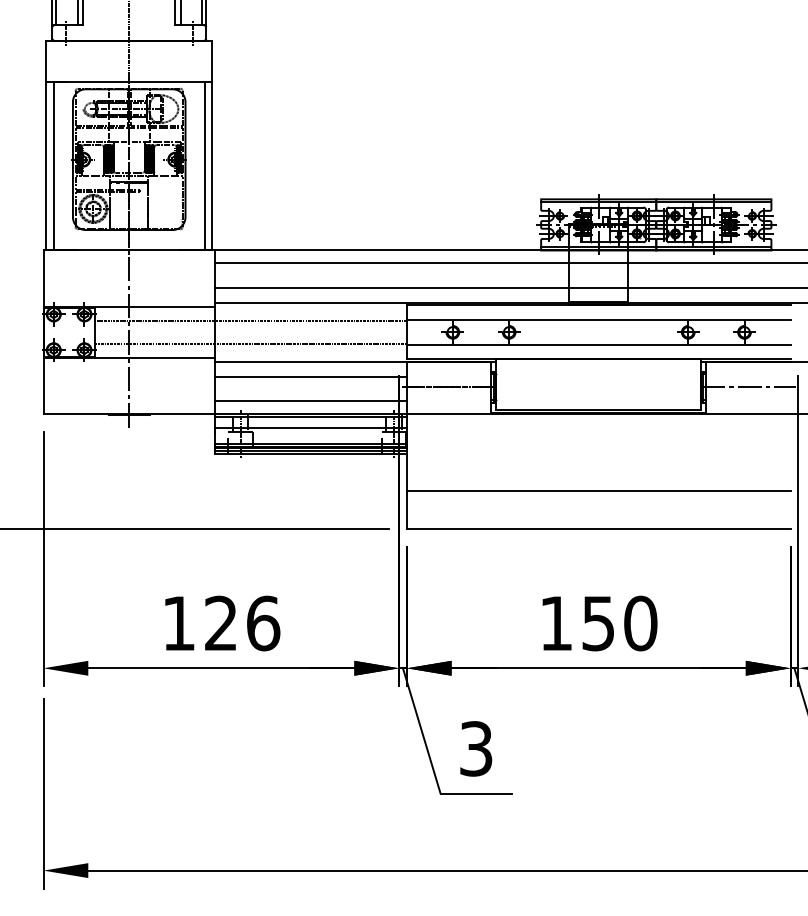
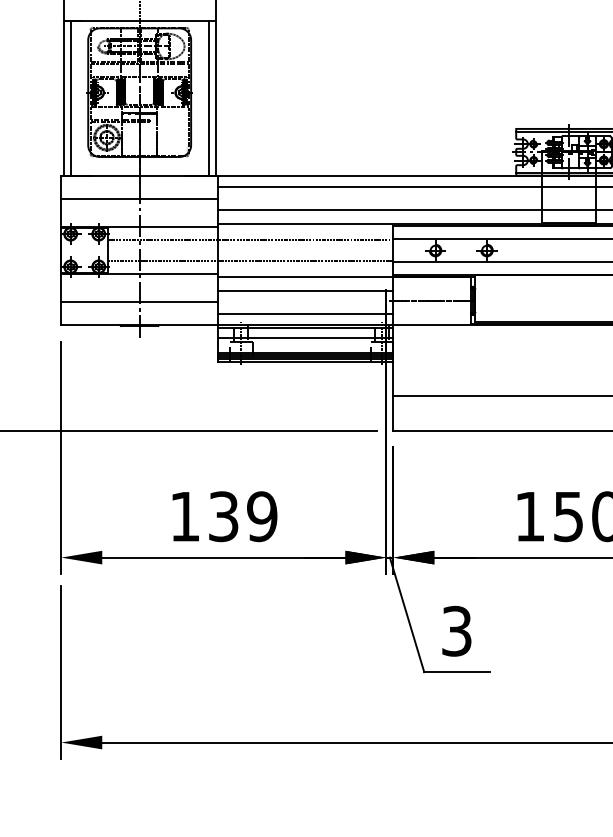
line: (128, 276) -> (139, 199), added
line: (128, 388) -> (139, 301), added
text: (242, 623) -> (243, 516), 126 -> 139

